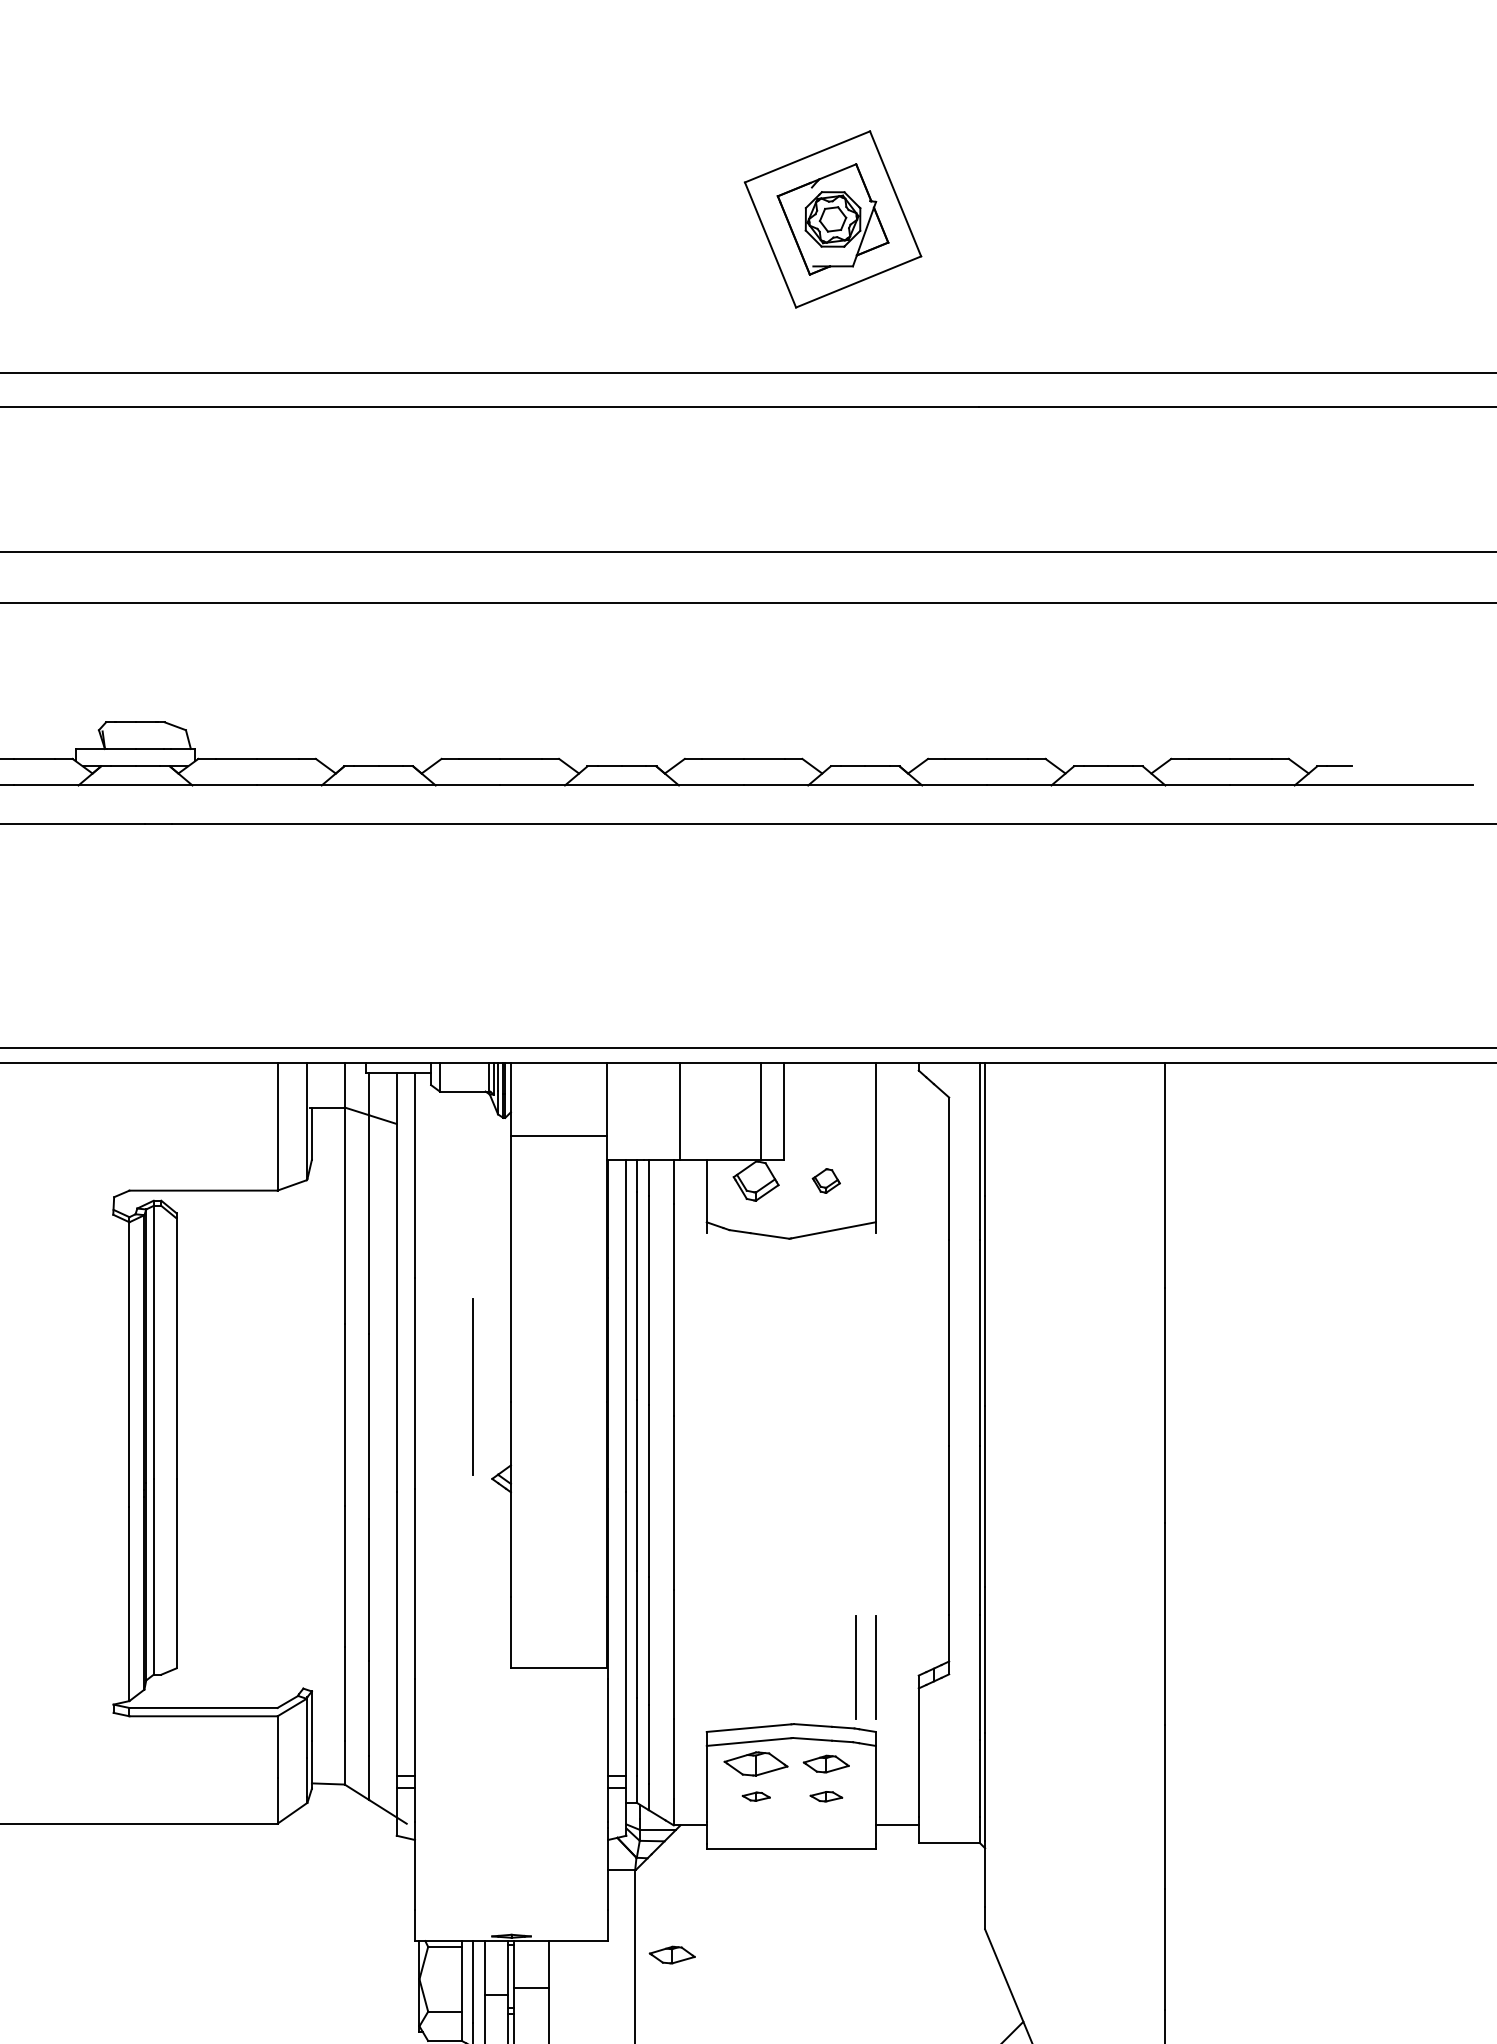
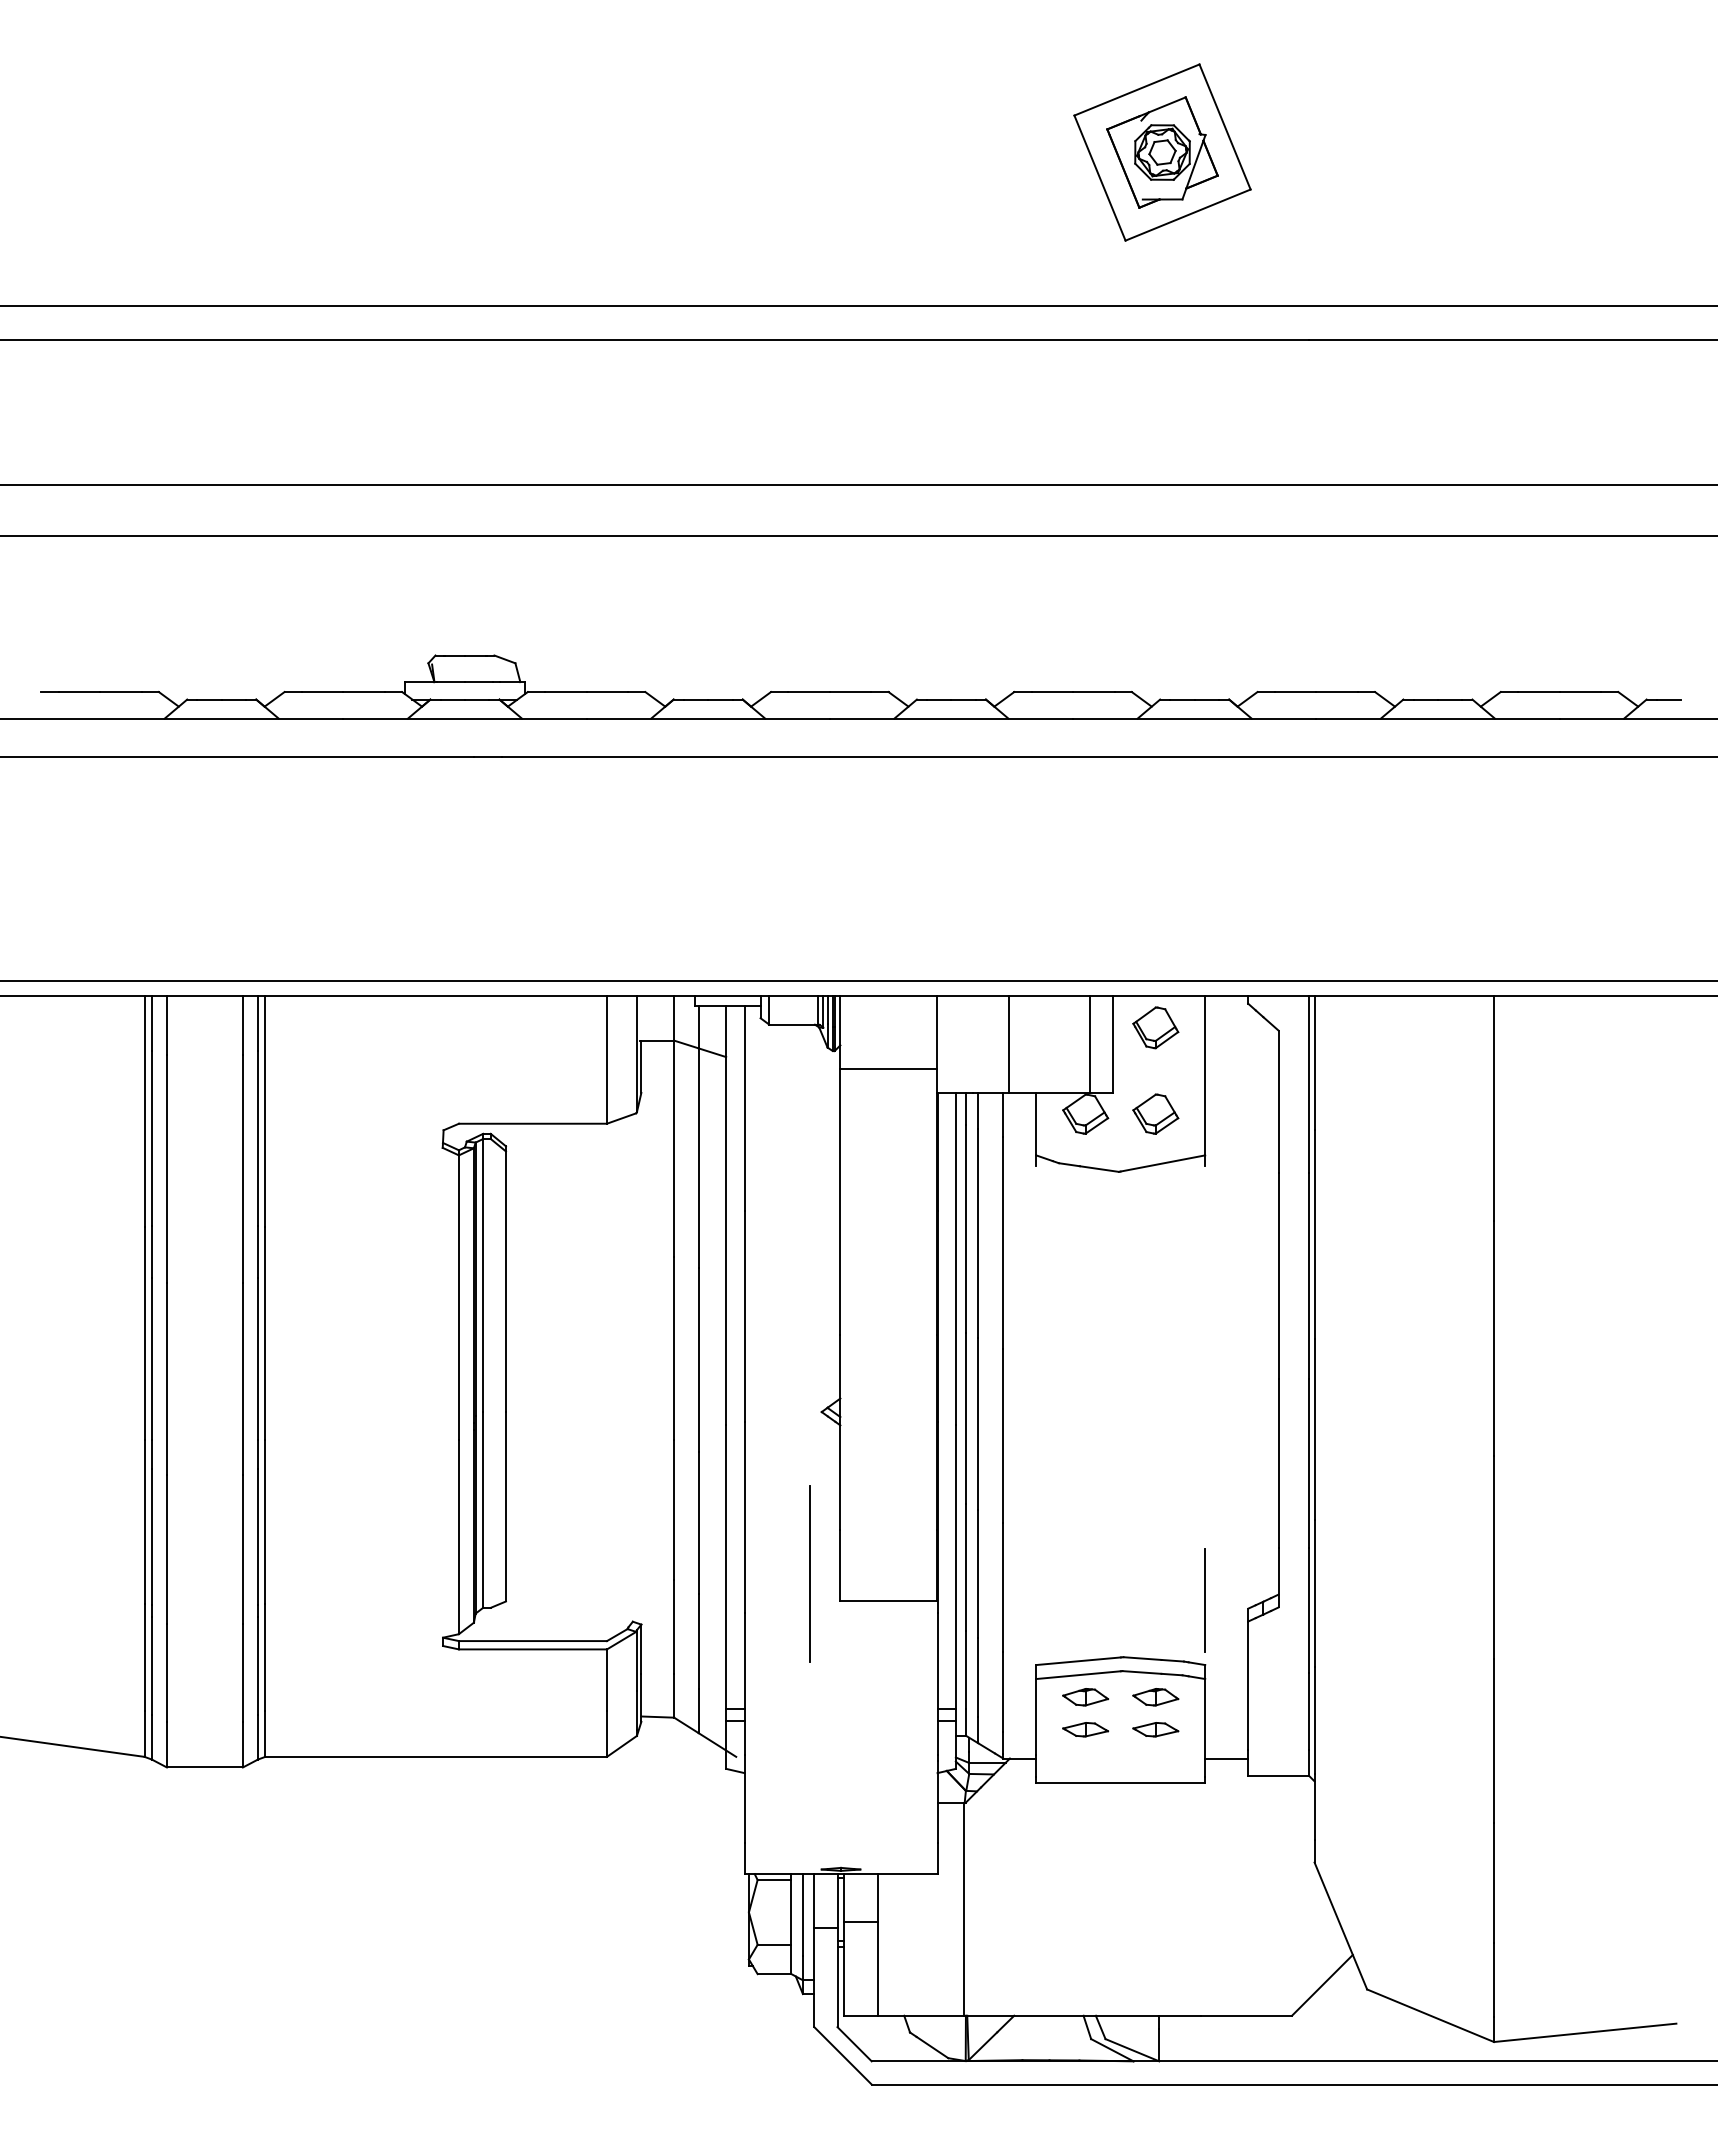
part: (826, 1094) -> (1155, 1027), added
part: (826, 1180) -> (1155, 1113), size x1.67
line: (472, 1386) -> (809, 1573), moved
line: (855, 1667) -> (1184, 1600), removed
part: (756, 1764) -> (1085, 1697), size x0.71
part: (756, 1796) -> (1085, 1729), size x1.67
part: (826, 1796) -> (1155, 1729), size x1.43
part: (672, 1955) -> (1001, 1888), removed

